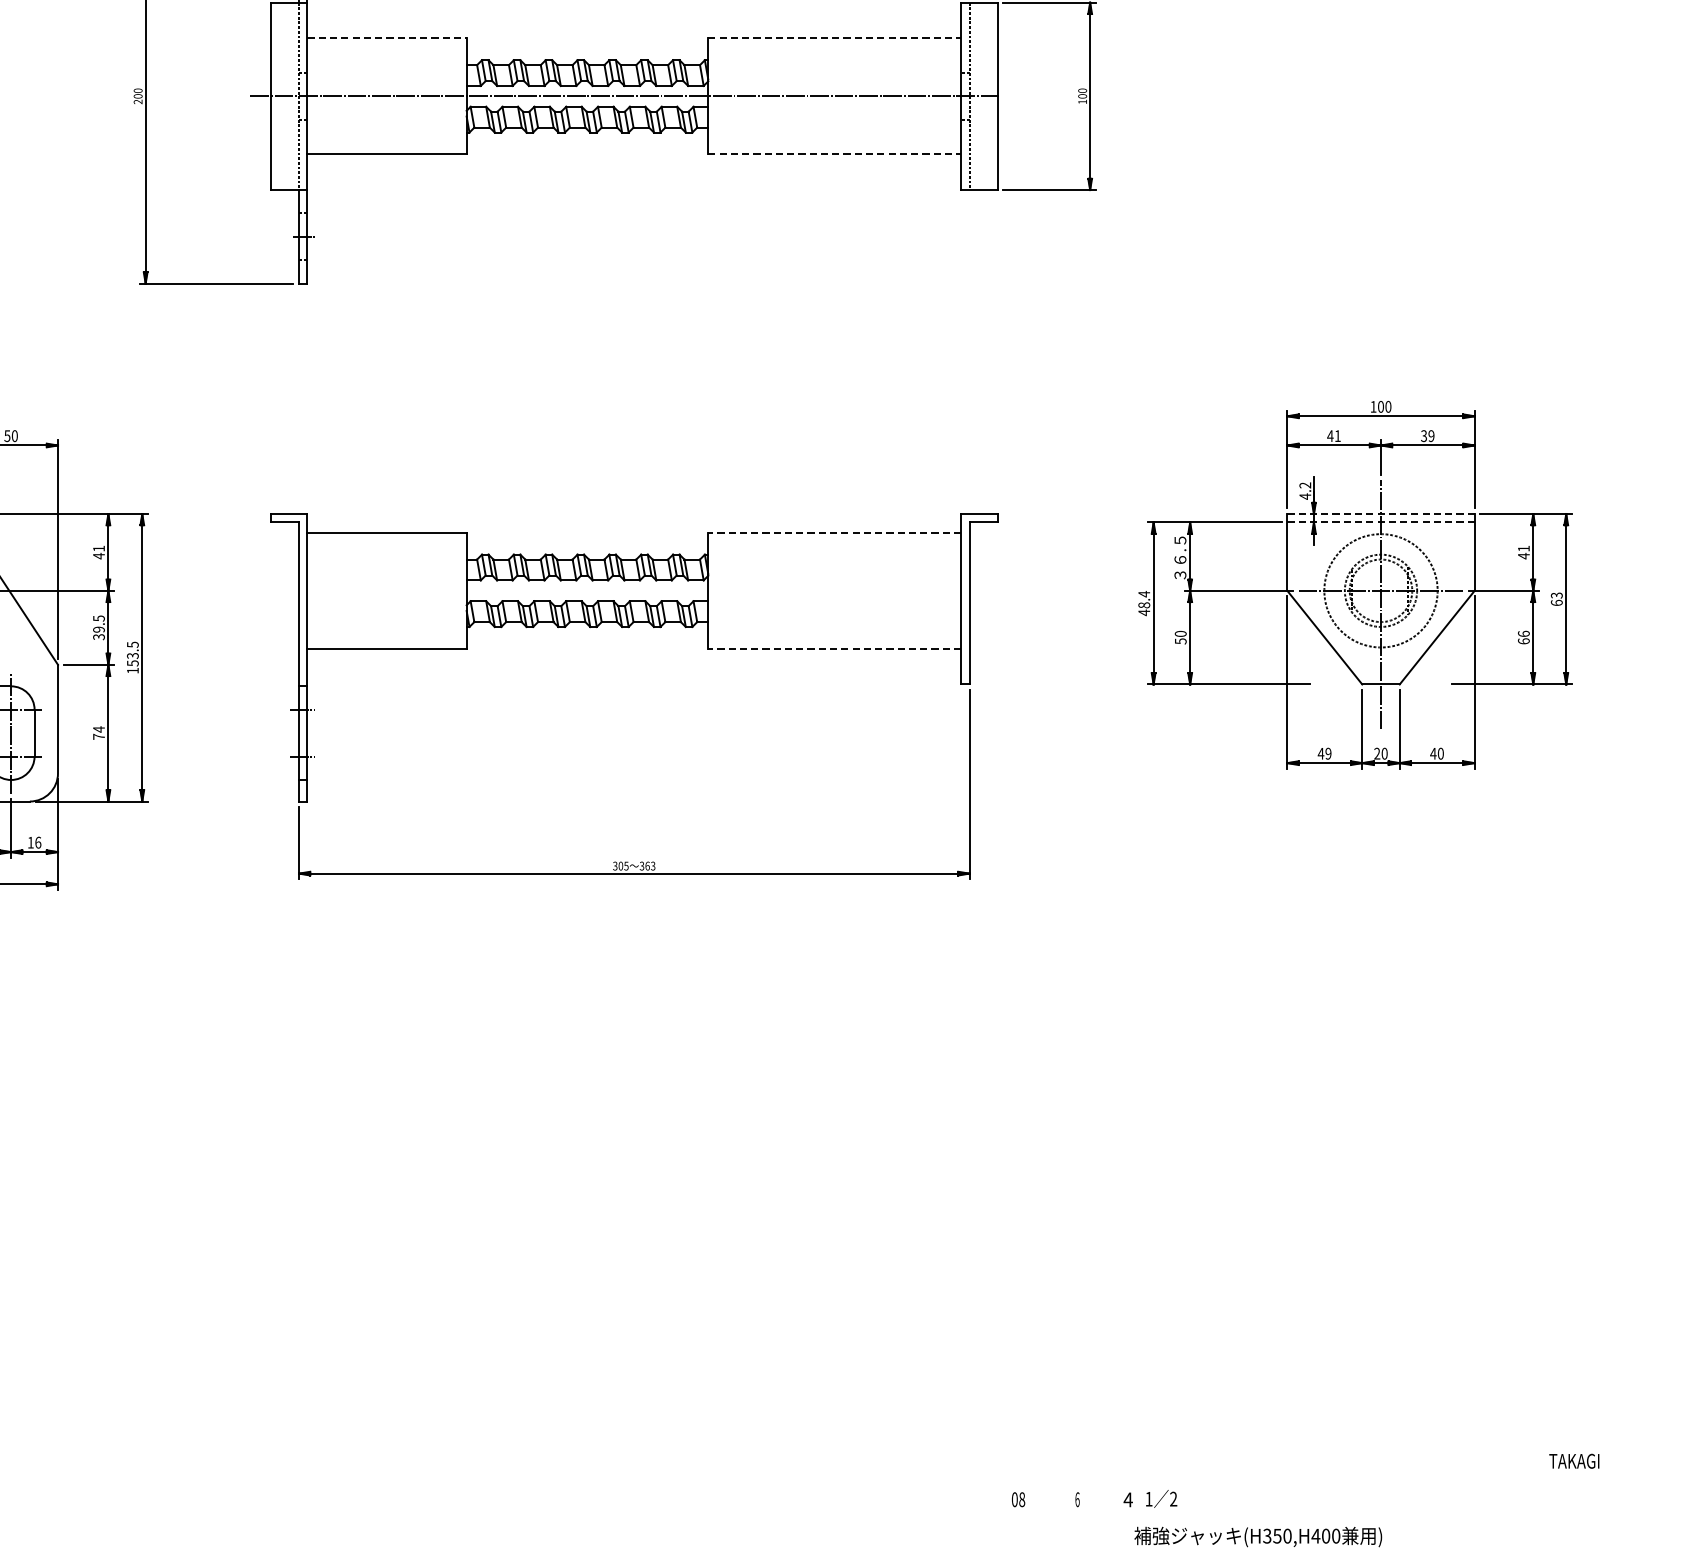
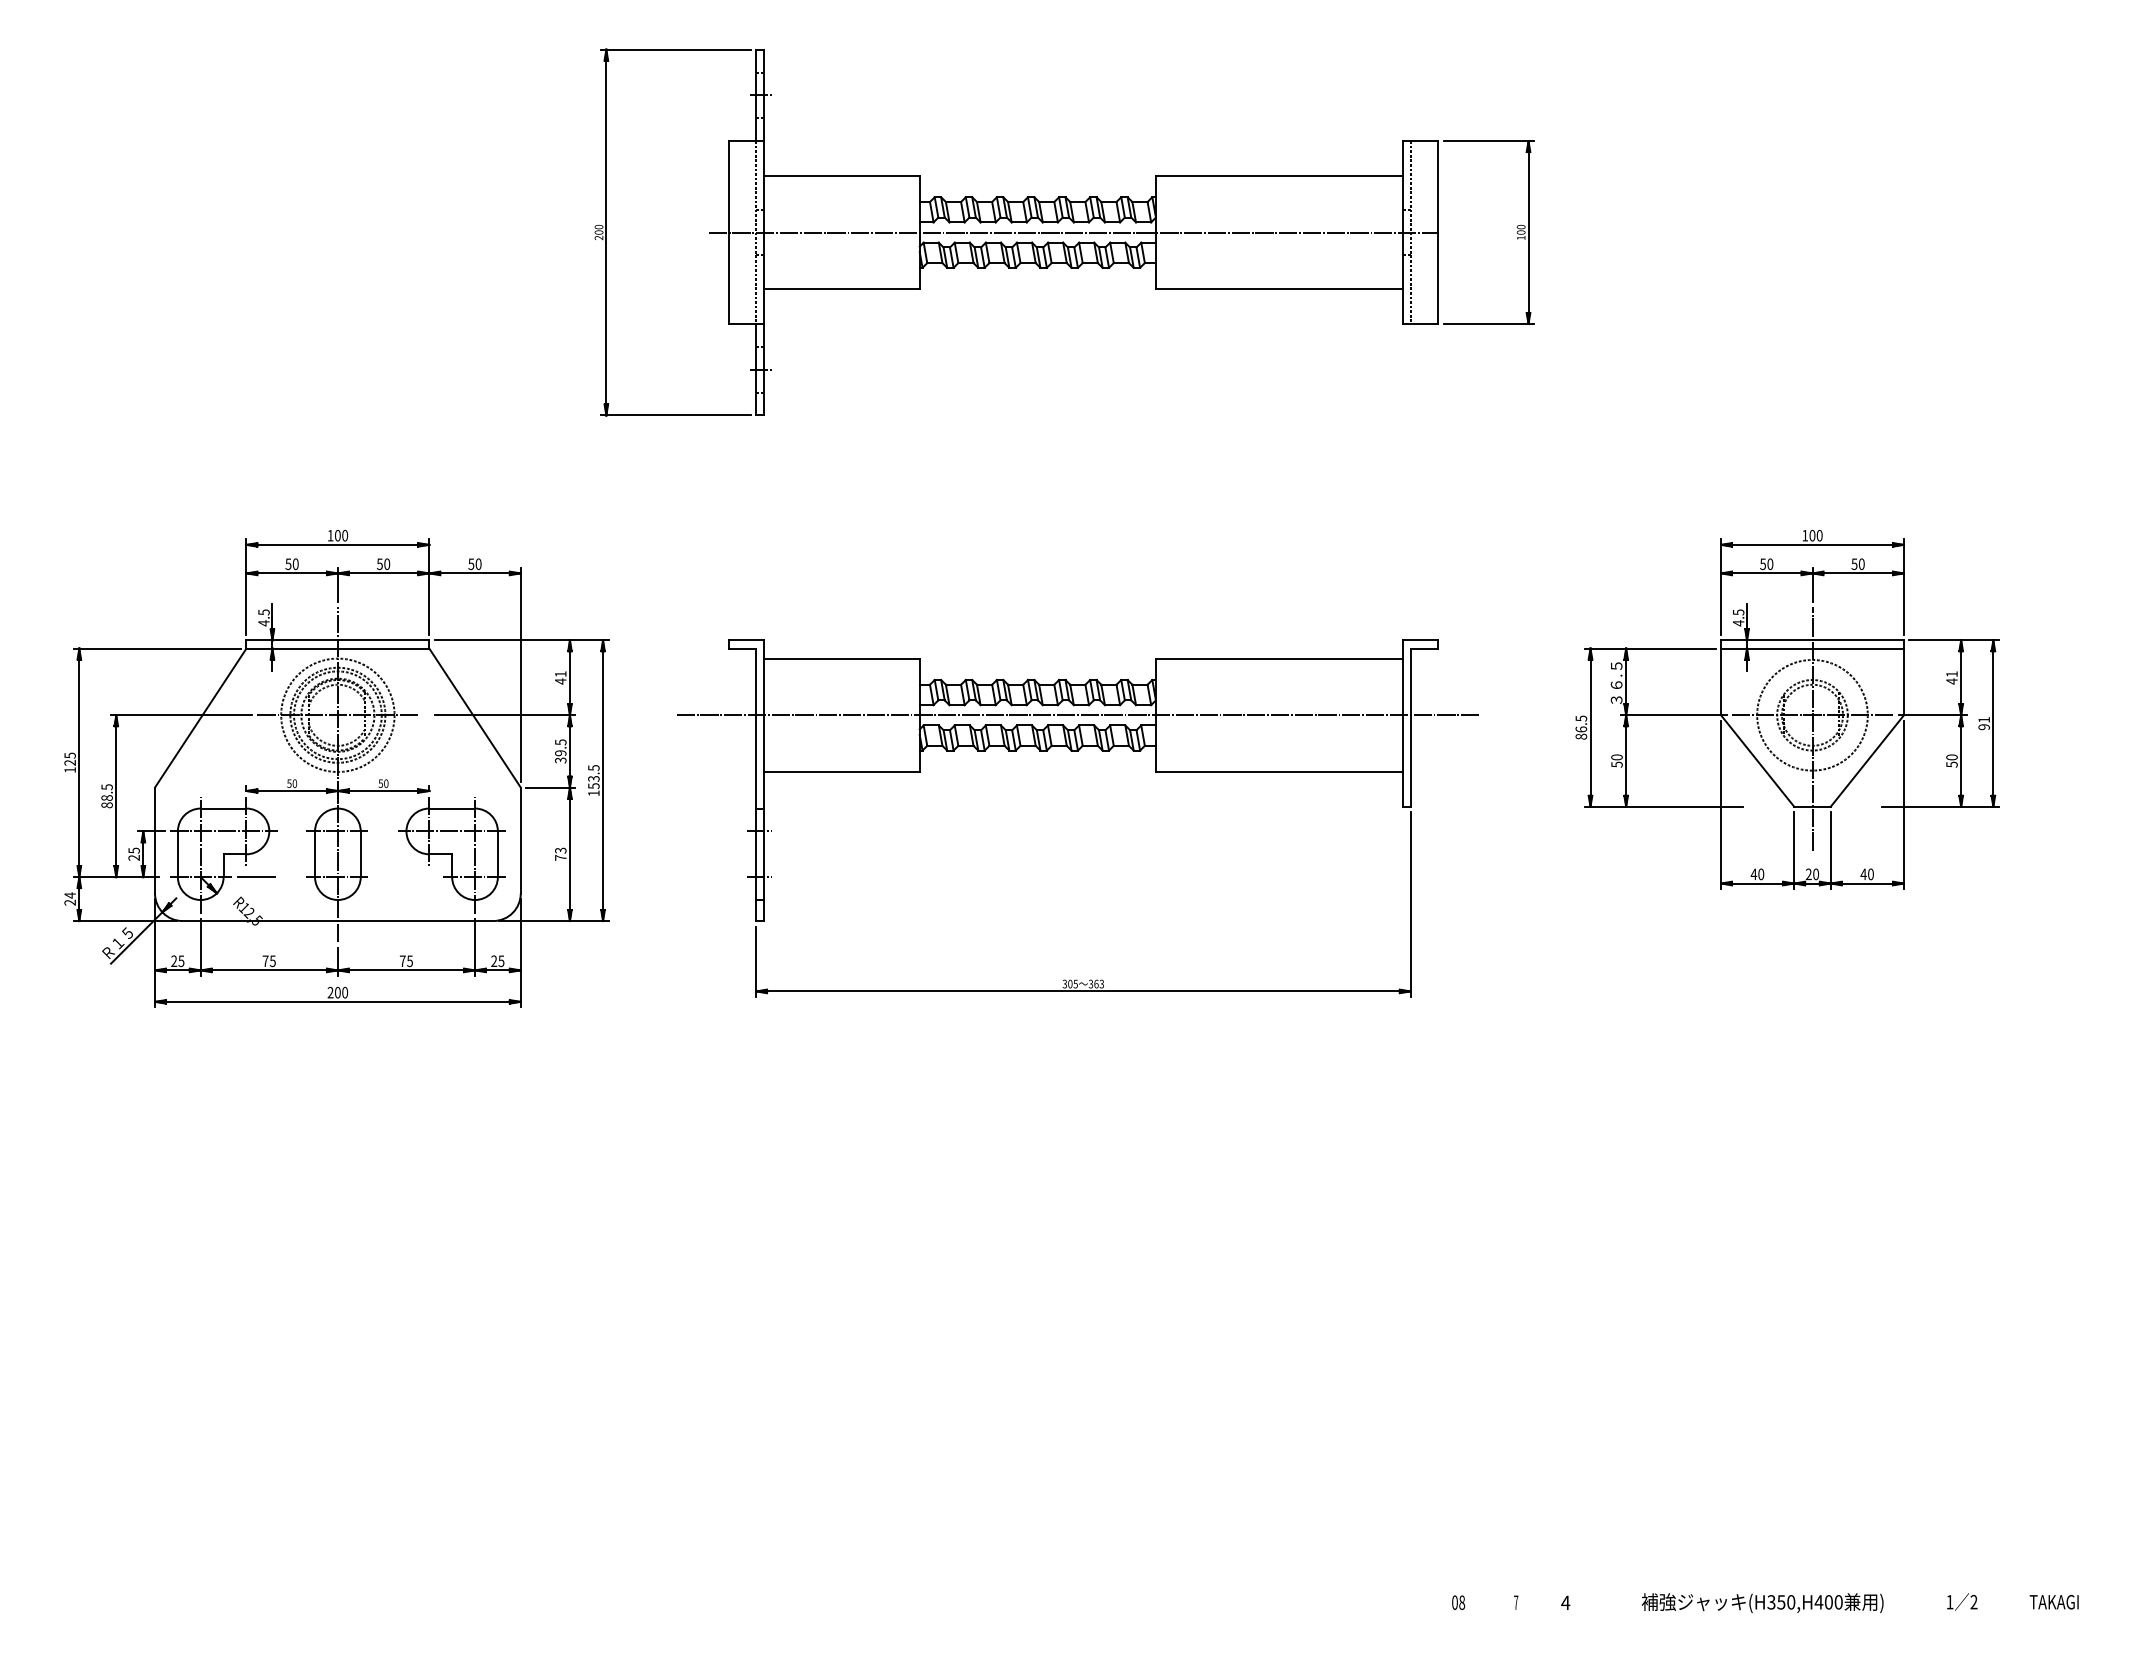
line: (387, 37) -> (842, 175), dashed -> solid
line: (835, 37) -> (1279, 175), dashed -> solid
line: (835, 154) -> (1279, 289), dashed -> solid
text: (1427, 435) -> (1857, 563), 39 -> 50
text: (1333, 436) -> (1766, 564), 41 -> 50
text: (1305, 485) -> (1738, 612), 4.2 -> 4.5
line: (1382, 514) -> (1813, 640), dashed -> solid
line: (1382, 522) -> (1813, 648), dashed -> solid
line: (834, 532) -> (1278, 658), dashed -> solid
line: (629, 591) -> (1078, 715), added
text: (1556, 599) -> (1983, 723), 63 -> 91
text: (1144, 603) -> (1581, 727), 48.4 -> 86.5
text: (1523, 637) -> (1951, 760), 66 -> 50
line: (834, 649) -> (1278, 772), dashed -> solid
text: (98, 729) -> (560, 850), 74 -> 73
text: (1328, 753) -> (1761, 874), 49 -> 40
text: (34, 841) -> (497, 960), 16 -> 25
text: (1573, 1461) -> (2053, 1602), moved
text: (1161, 1498) -> (1962, 1601), moved
text: (1077, 1499) -> (1516, 1602), 6 -> 7
text: (1258, 1536) -> (1762, 1602), moved

